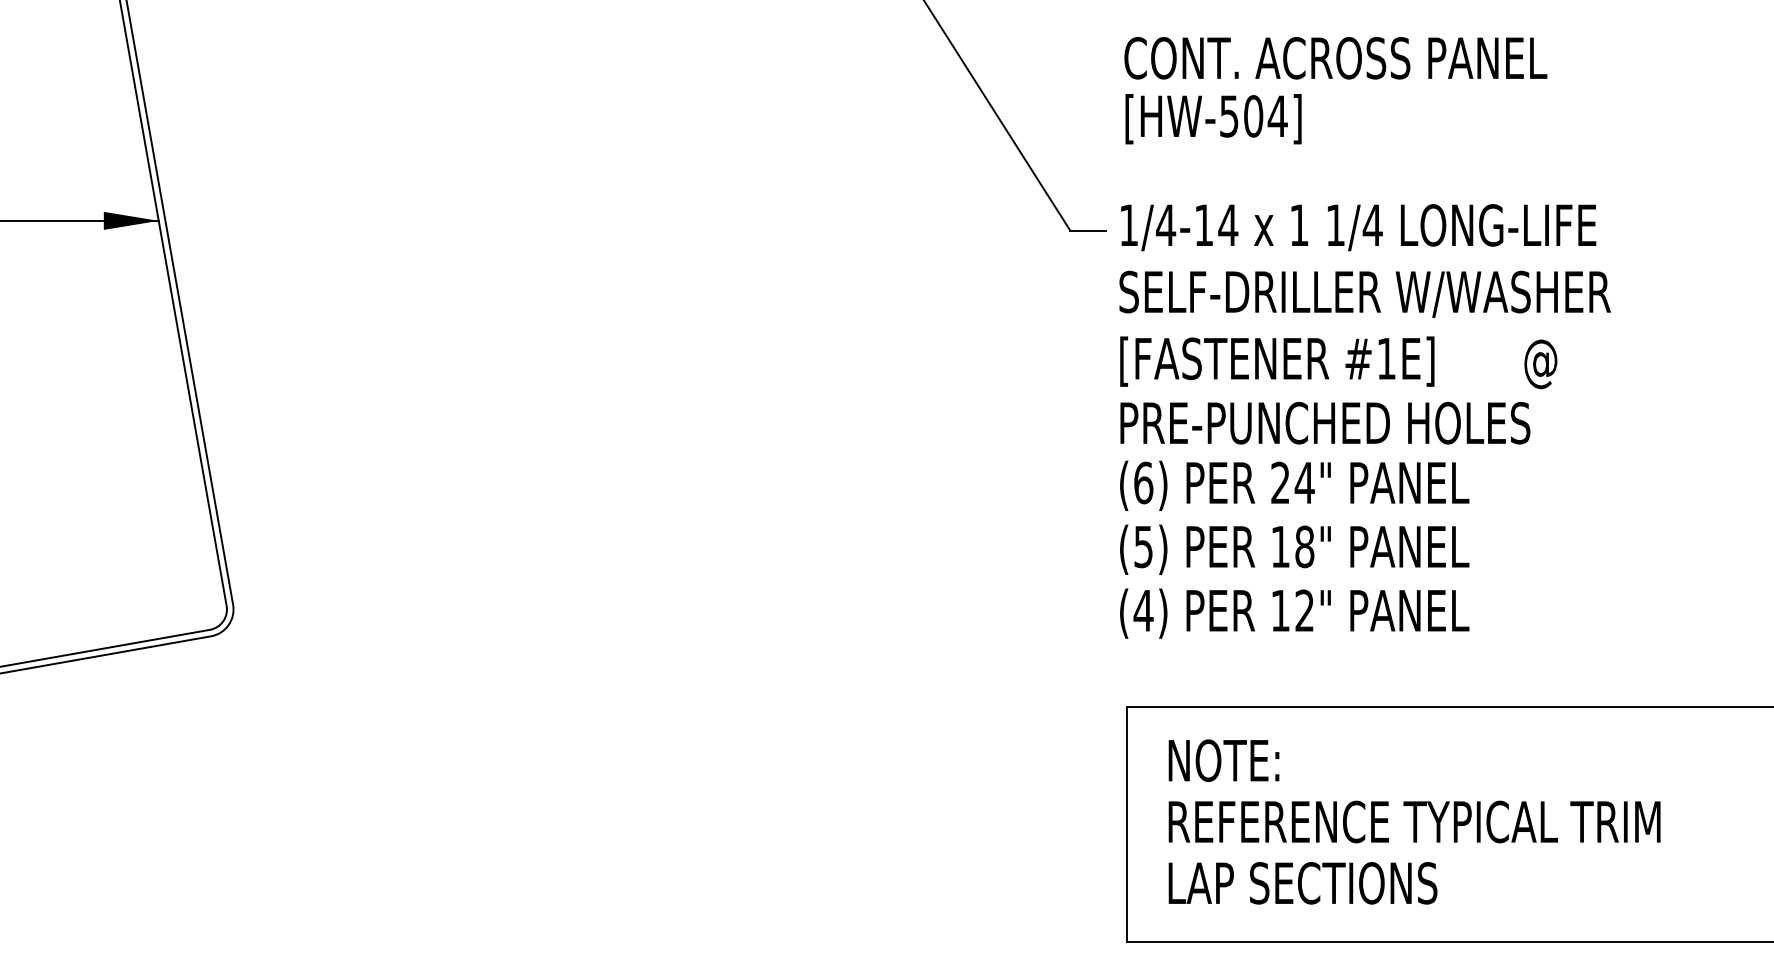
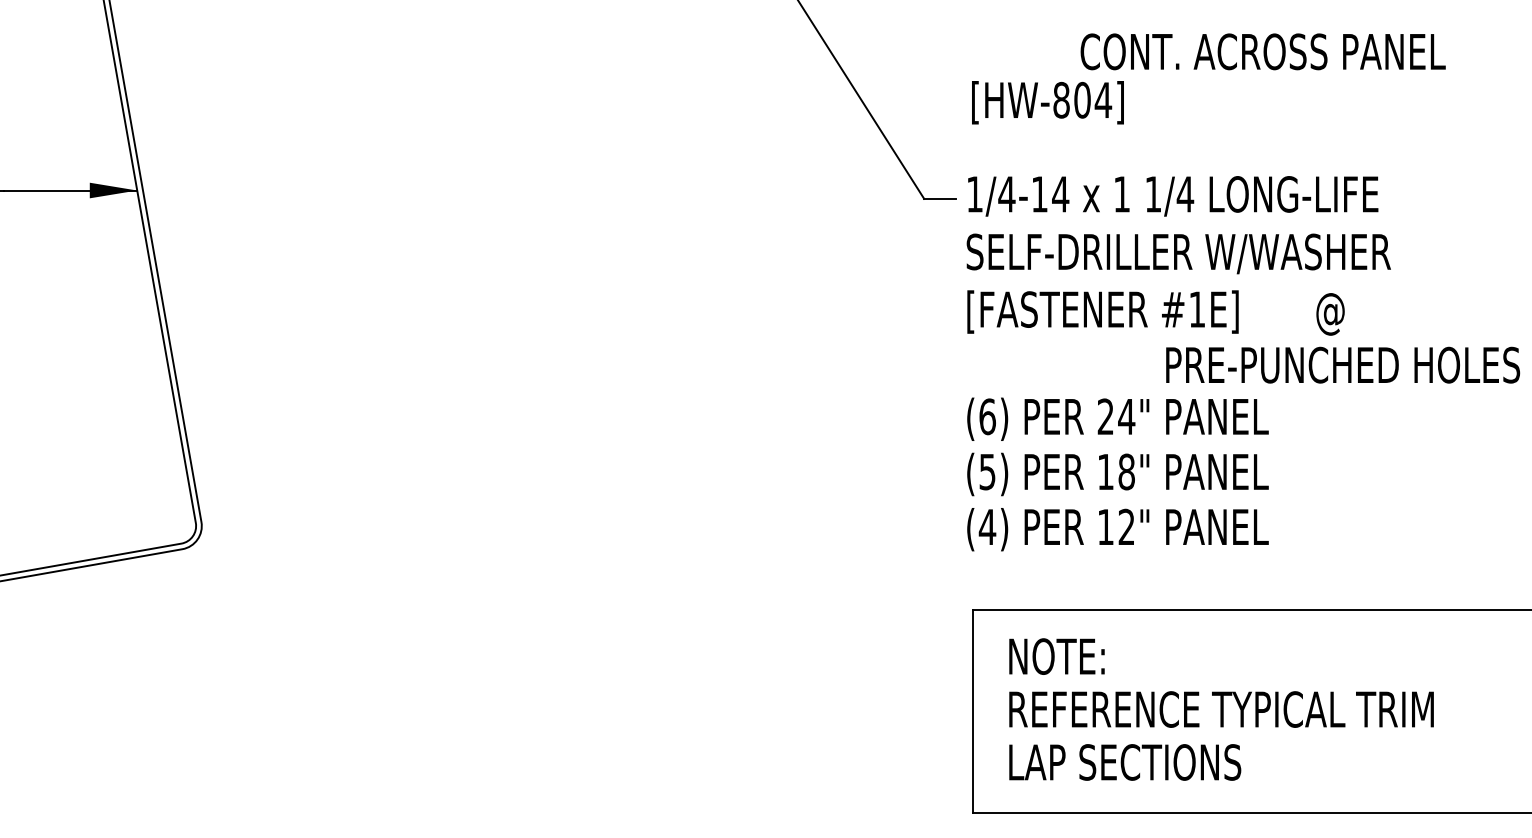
text: (1335, 58) -> (1262, 52), moved
text: (1229, 116) -> (1061, 100), [HW-504] -> [HW-804]
text: (1325, 422) -> (1343, 364), moved

